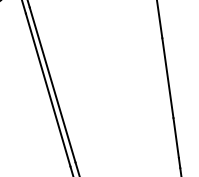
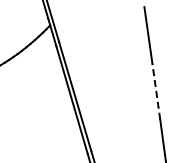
line: (168, 78) -> (156, 91), solid -> dashed

